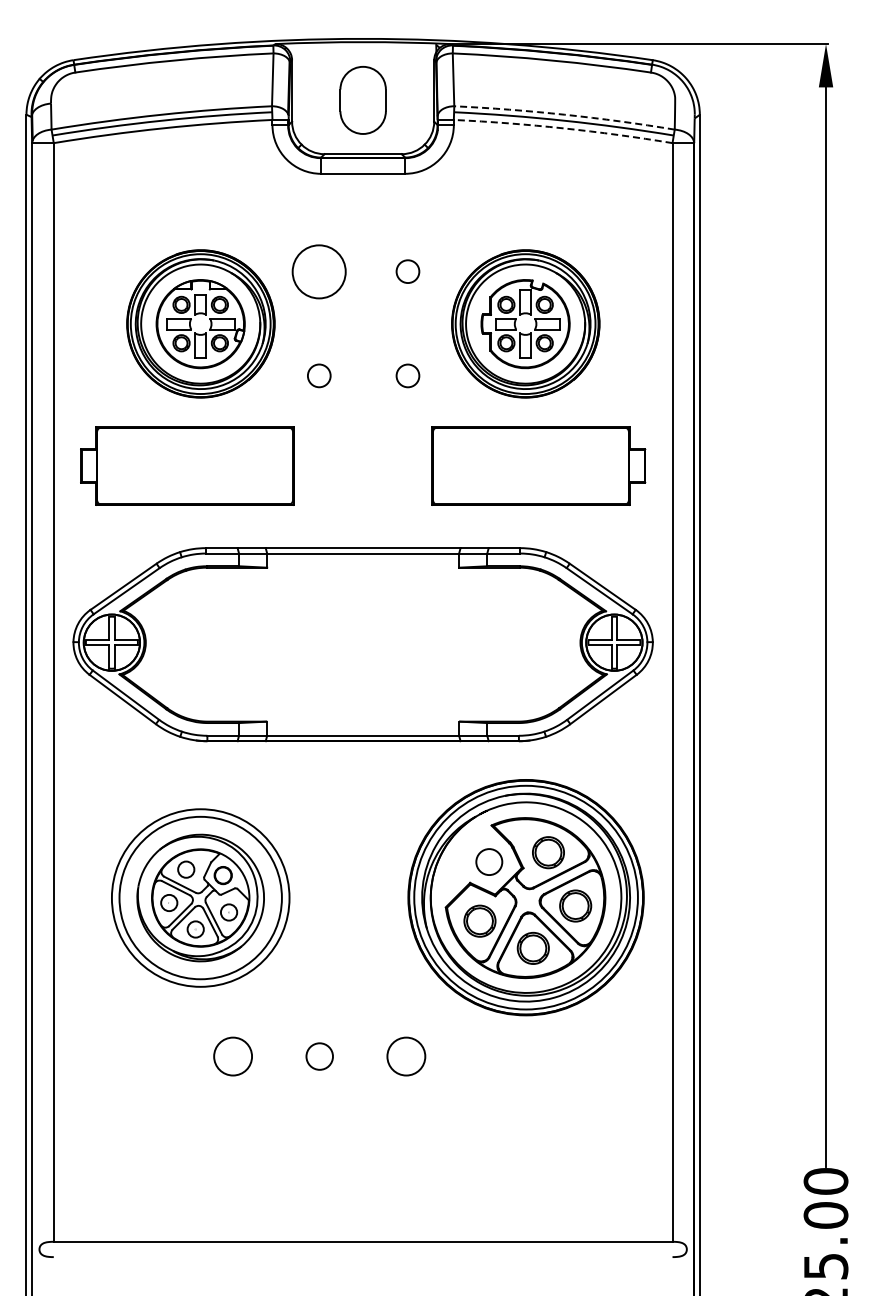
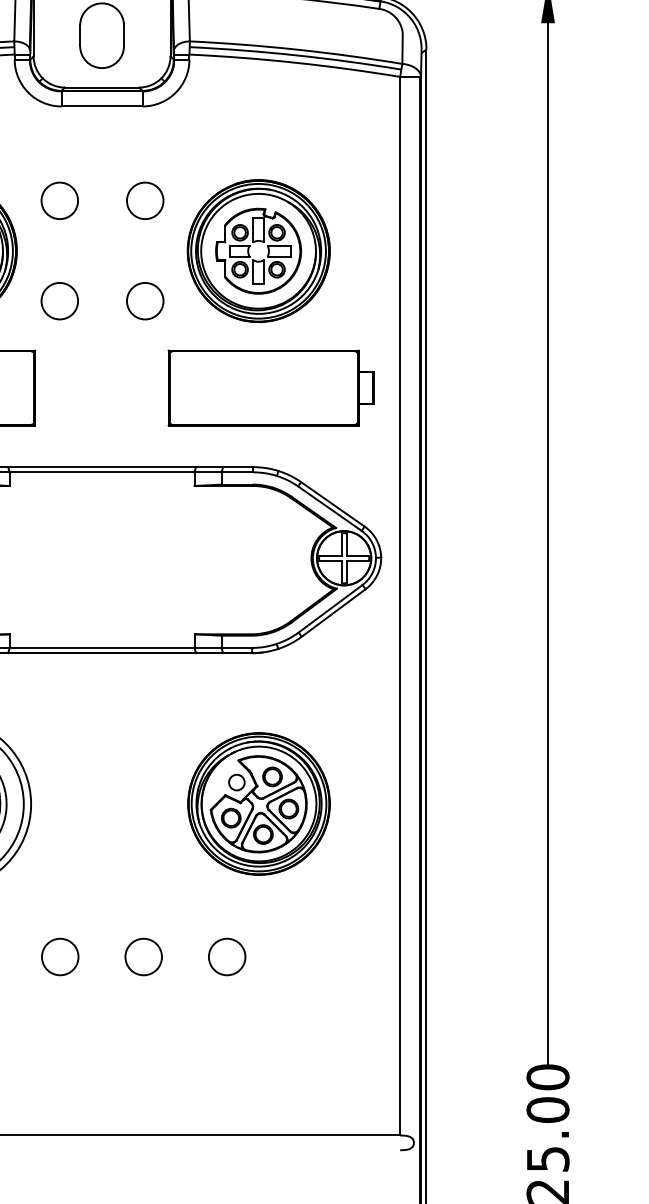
arc: (564, 114) -> (296, 49), dashed -> solid
arc: (563, 128) -> (295, 62), dashed -> solid
circle: (319, 271) -> (60, 200), size x0.71
circle: (407, 271) -> (144, 200), size x1.67
circle: (319, 375) -> (60, 300), size x1.67
circle: (407, 375) -> (144, 300), size x1.67
part: (525, 897) -> (258, 803), size x0.62
circle: (319, 1056) -> (60, 956), size x1.43
circle: (492, 1056) -> (226, 956), added

